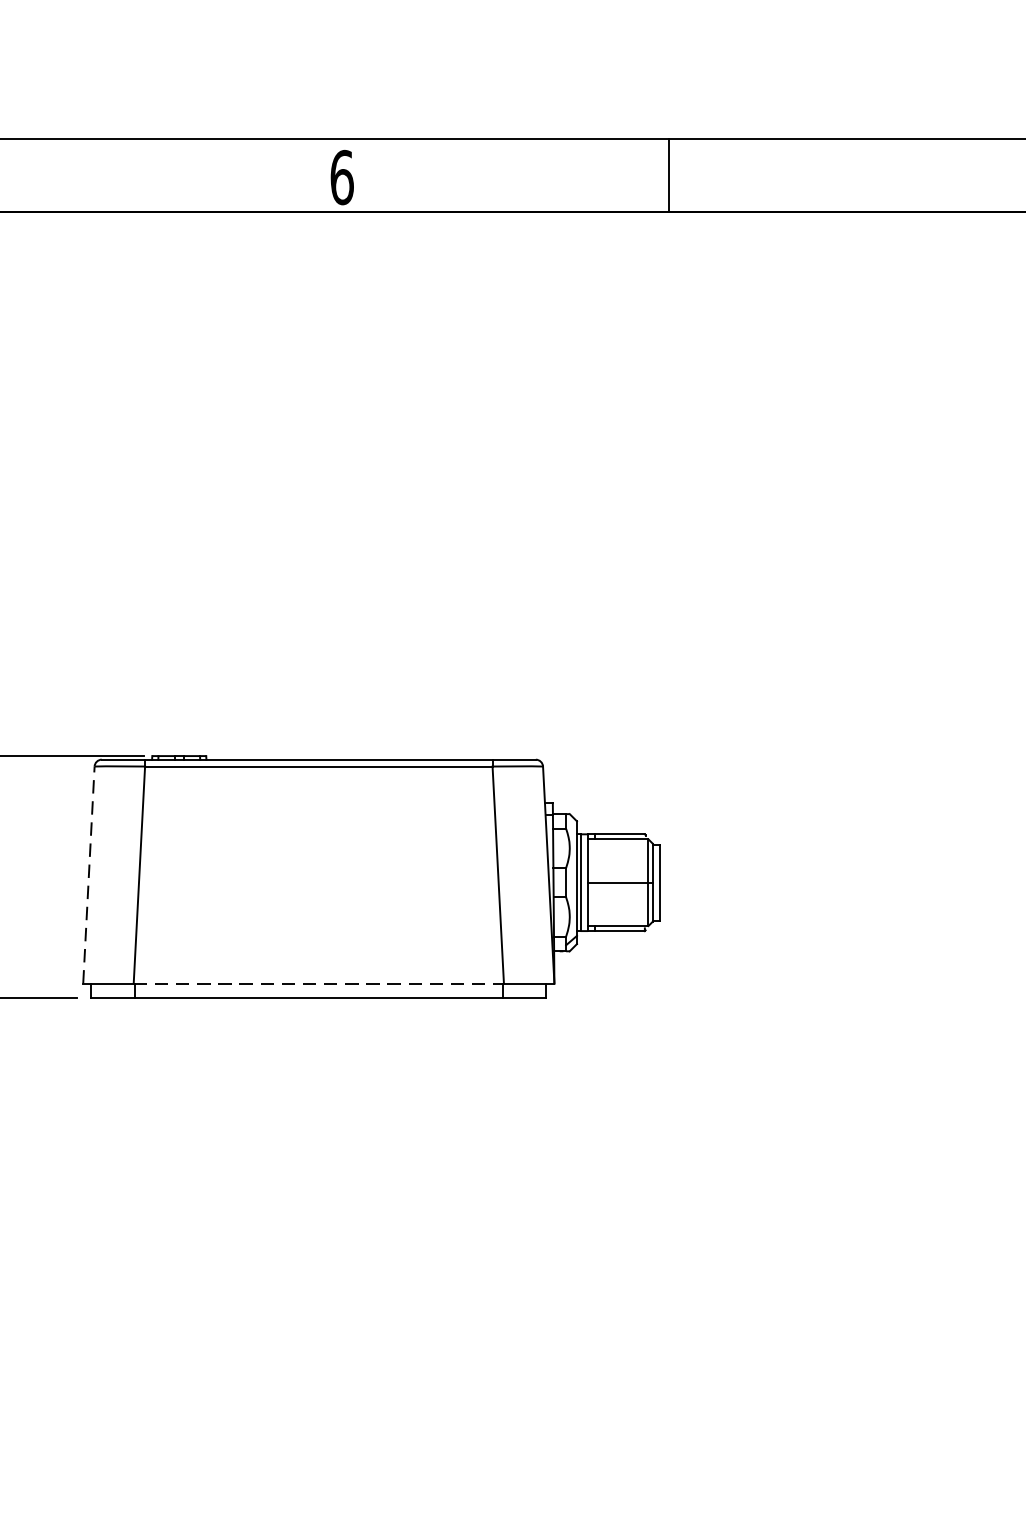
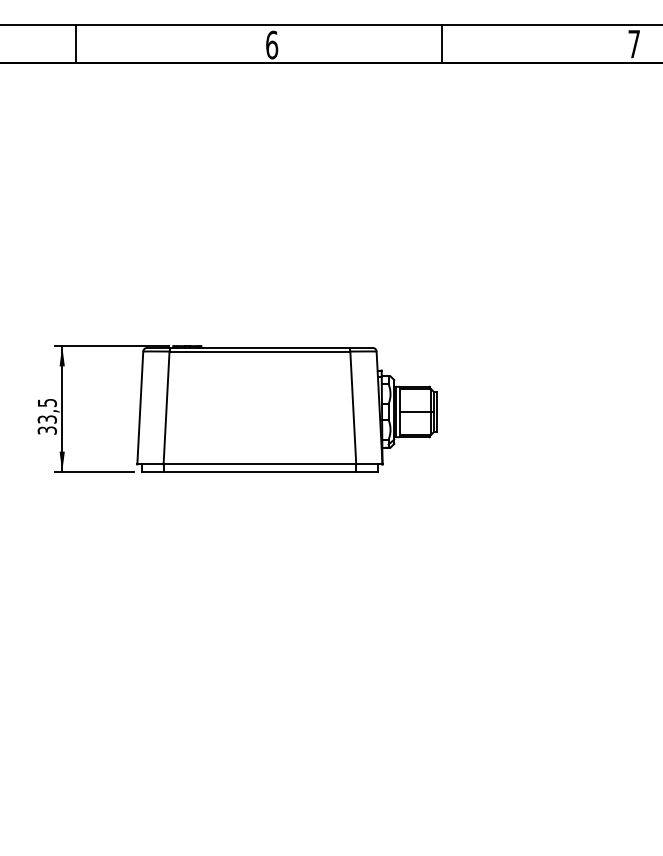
line: (89, 875) -> (140, 408), dashed -> solid
line: (319, 983) -> (260, 464), dashed -> solid

